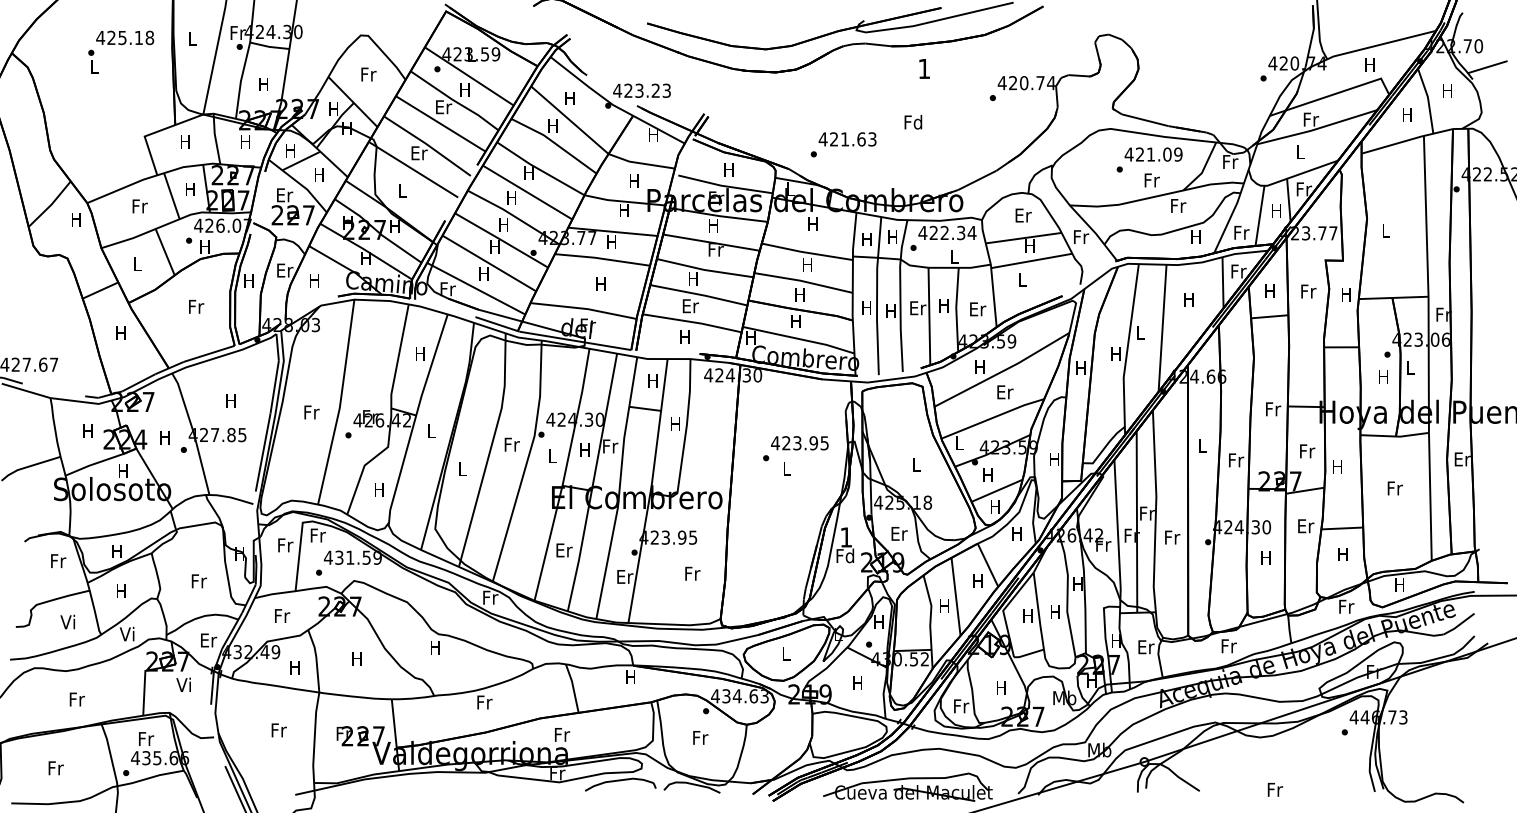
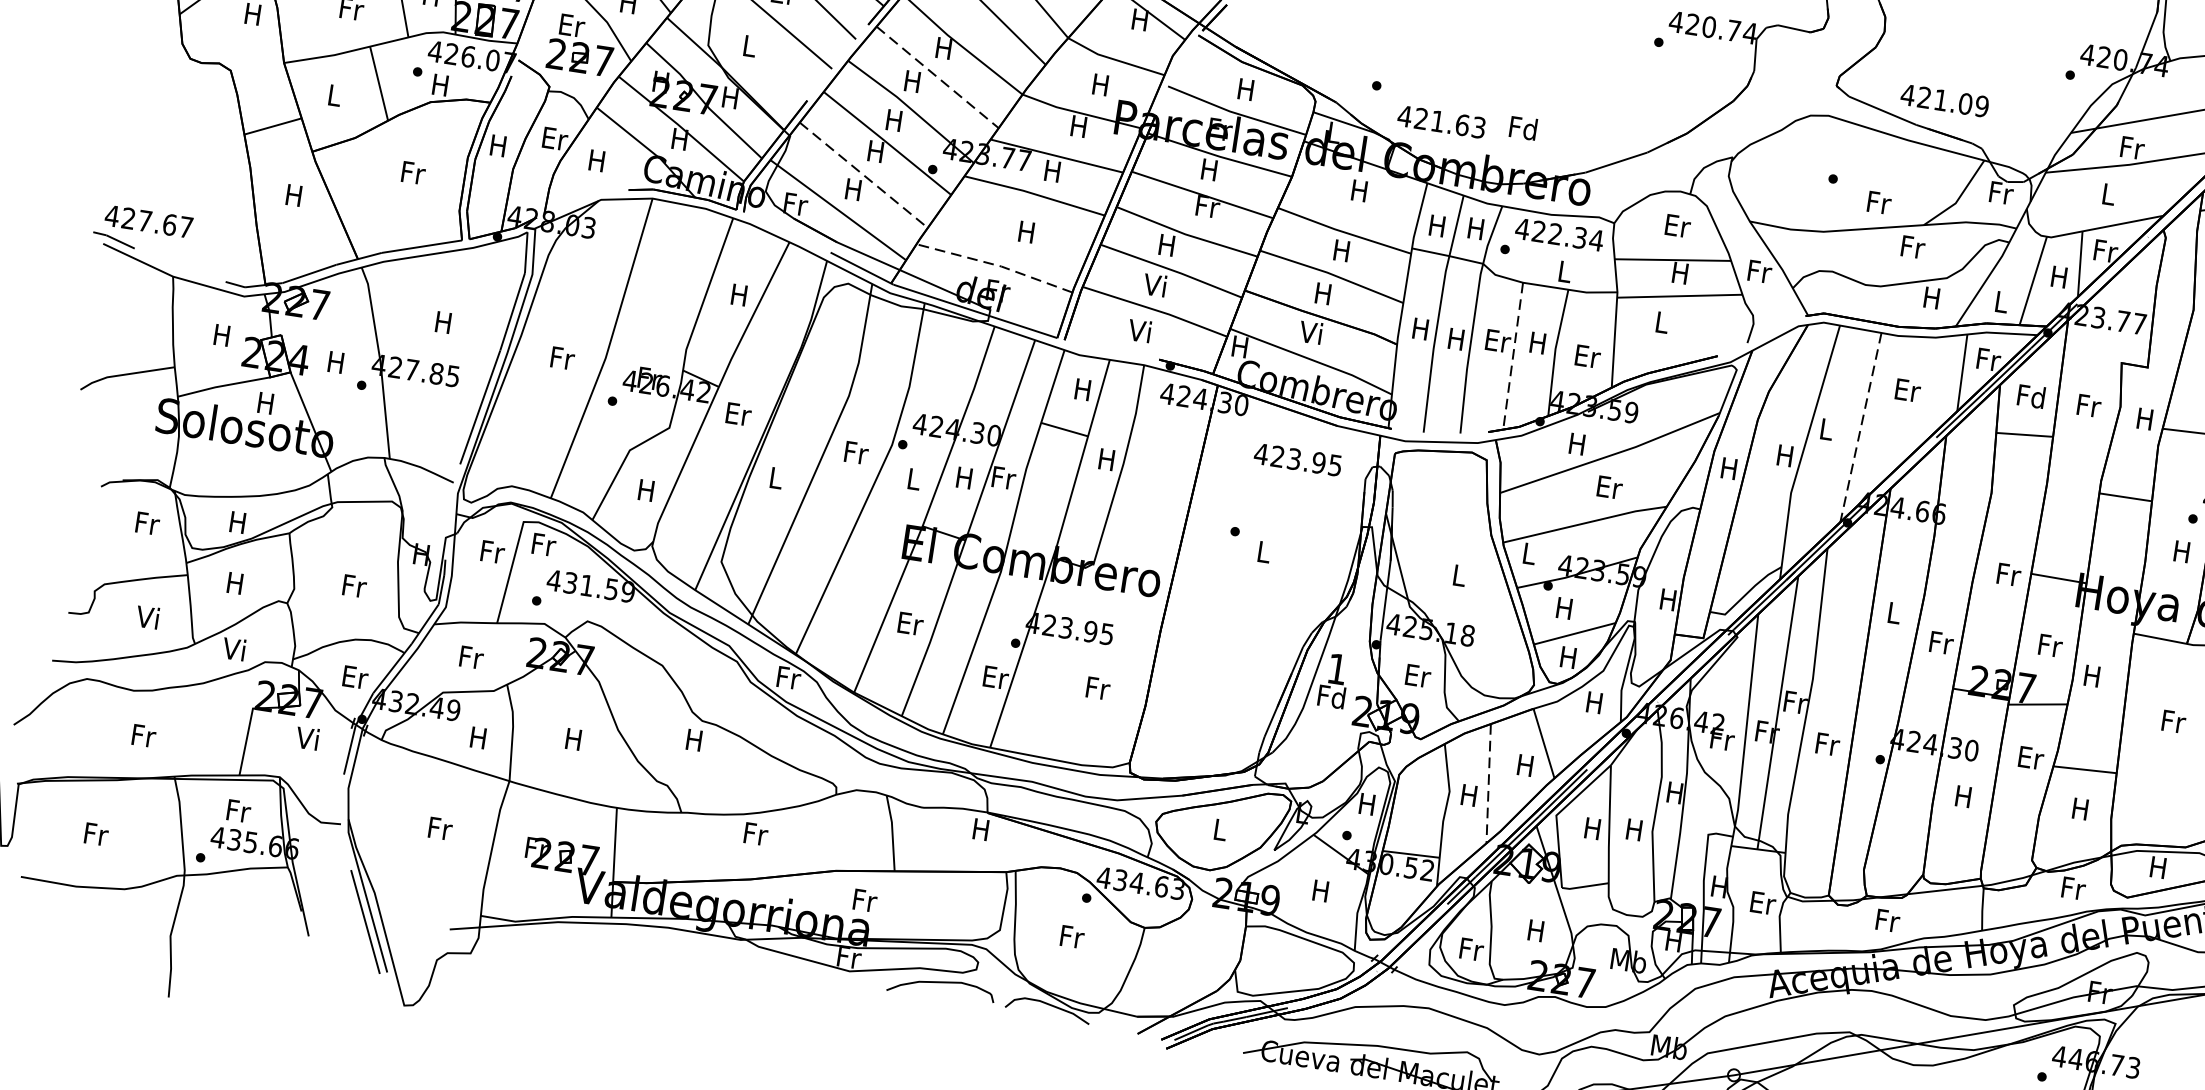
text: (913, 122) -> (1523, 128), moved
text: (847, 139) -> (1441, 122), moved
text: (1153, 154) -> (1944, 100), moved
line: (528, 192) -> (938, 77), solid -> dashed
text: (1241, 232) -> (2001, 301), Fr -> L
line: (489, 263) -> (864, 175), solid -> dashed
text: (1269, 290) -> (2030, 395), H -> Fd
text: (1189, 299) -> (1908, 390), H -> Er
text: (690, 305) -> (1156, 284), Er -> Vi
line: (583, 308) -> (994, 264), solid -> dashed
line: (929, 316) -> (1513, 356), solid -> dashed
text: (795, 321) -> (1310, 332), H -> Vi
line: (1162, 328) -> (1860, 427), solid -> dashed
text: (683, 336) -> (1138, 329), H -> Vi
text: (431, 431) -> (738, 414), L -> Er
text: (799, 443) -> (1297, 460), moved
line: (956, 597) -> (1489, 784), solid -> dashed

